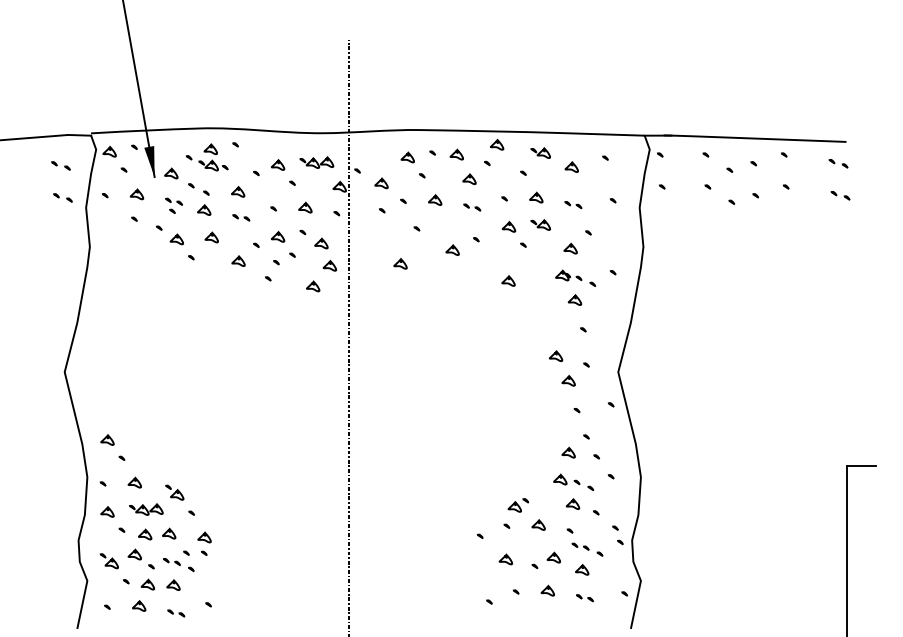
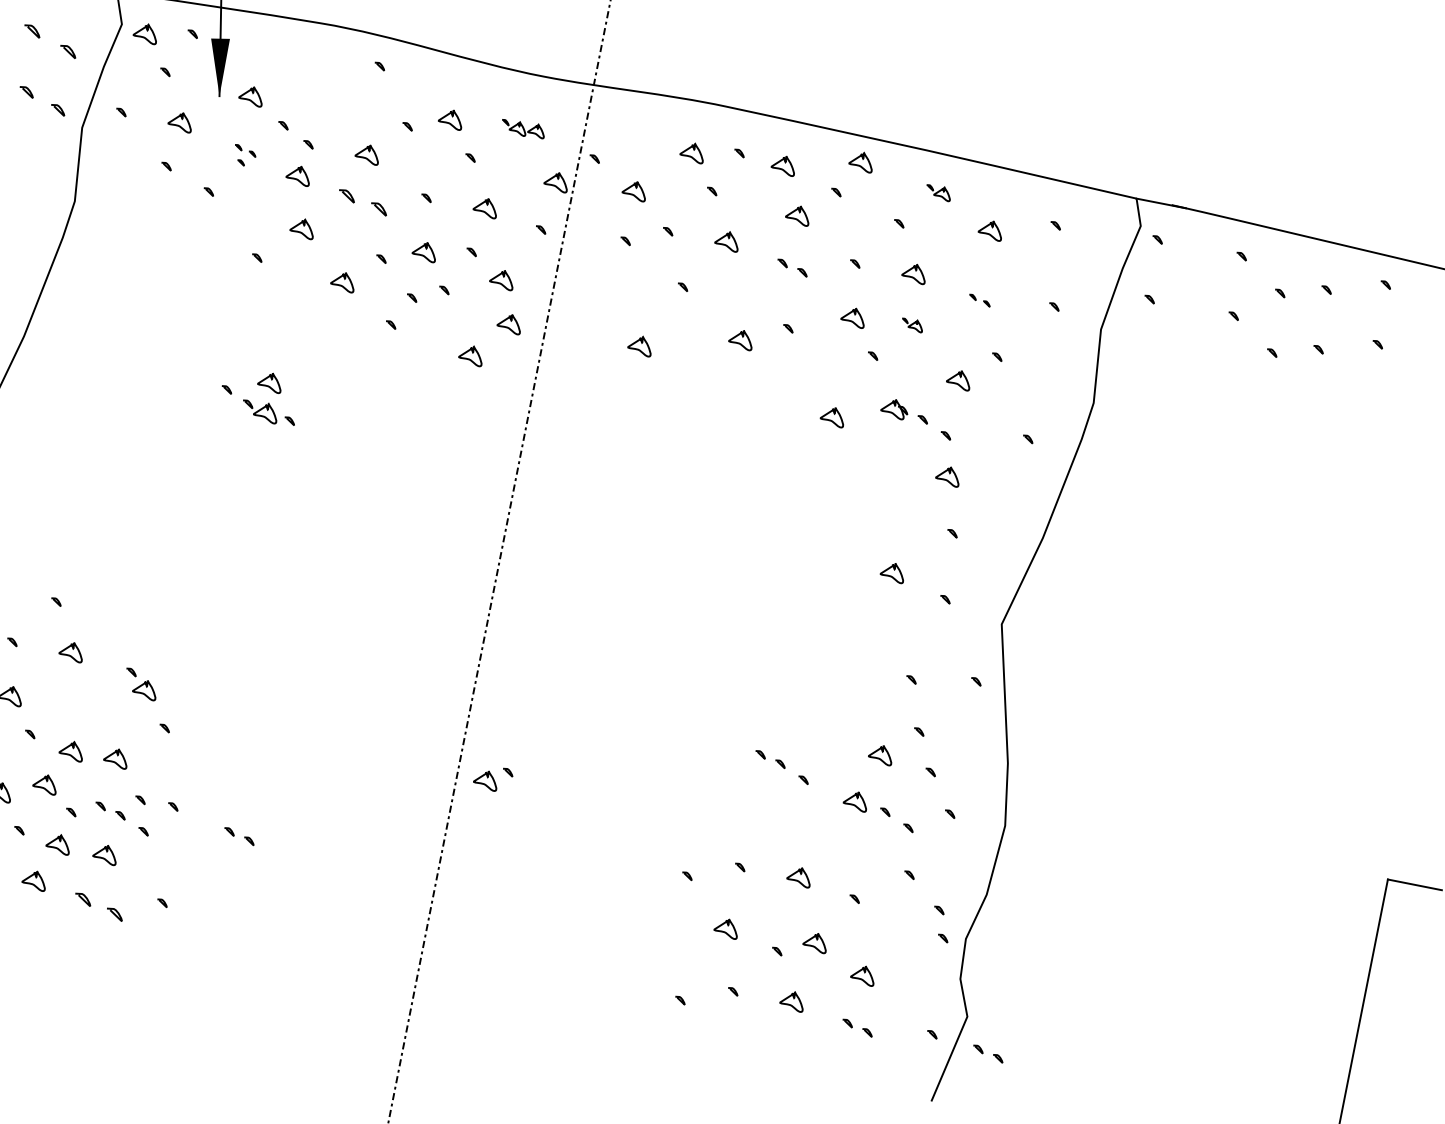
part: (540, 152) -> (938, 191), size x0.7
part: (206, 157) -> (259, 395), moved
part: (316, 162) -> (522, 128), size x0.7
part: (60, 165) -> (50, 40), size x1.6
part: (62, 197) -> (42, 100), size x1.4
part: (173, 205) -> (243, 155), size x0.7
part: (573, 205) -> (980, 301), size x0.7
part: (241, 217) -> (364, 202), size x1.6
part: (540, 224) -> (912, 324), size x0.6
curve: (176, 238) -> (237, 217), removed
part: (575, 277) -> (917, 416), moved
curve: (568, 379) -> (907, 619), removed
curve: (107, 439) -> (37, 562), removed
curve: (572, 502) -> (870, 847), removed
part: (518, 505) -> (493, 778), moved
part: (146, 509) -> (83, 705), removed
curve: (204, 536) -> (180, 775), removed
part: (587, 549) -> (782, 767), moved
part: (241, 561) -> (239, 835), added
part: (655, 598) -> (987, 1054), added
part: (176, 613) -> (100, 907), size x1.6

